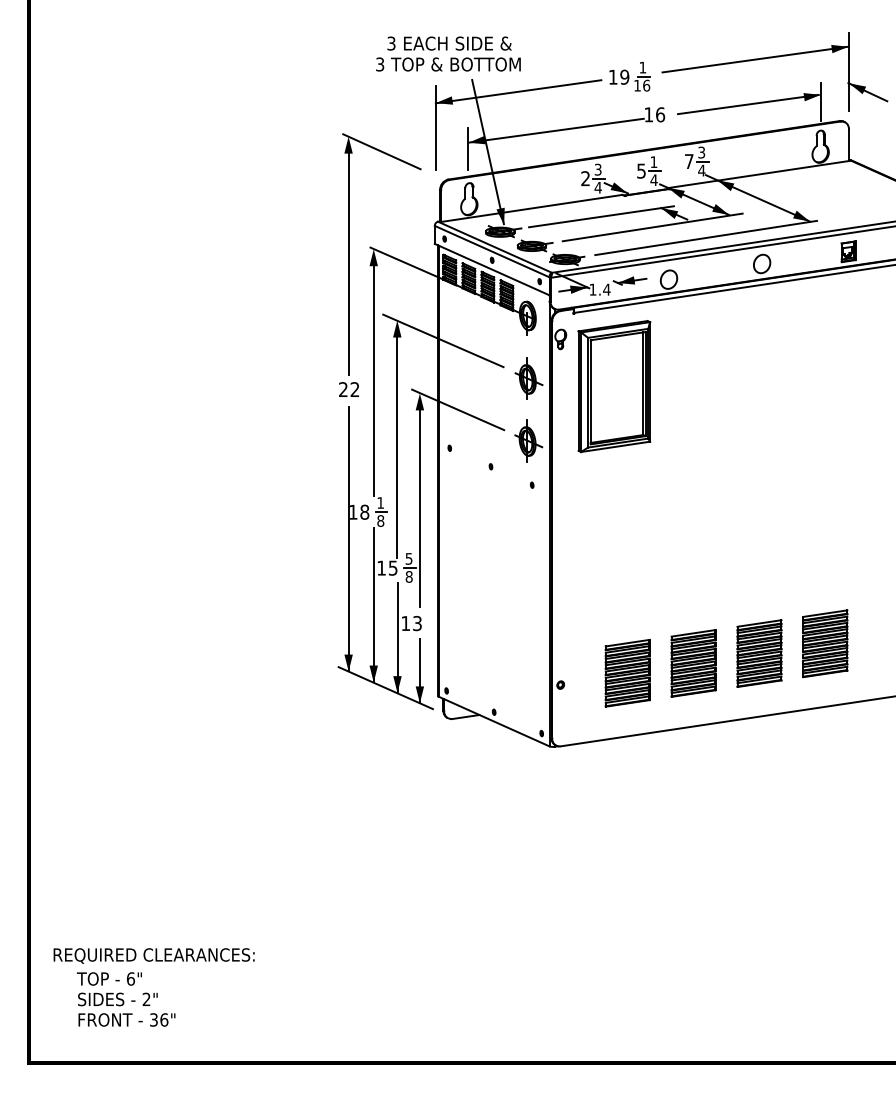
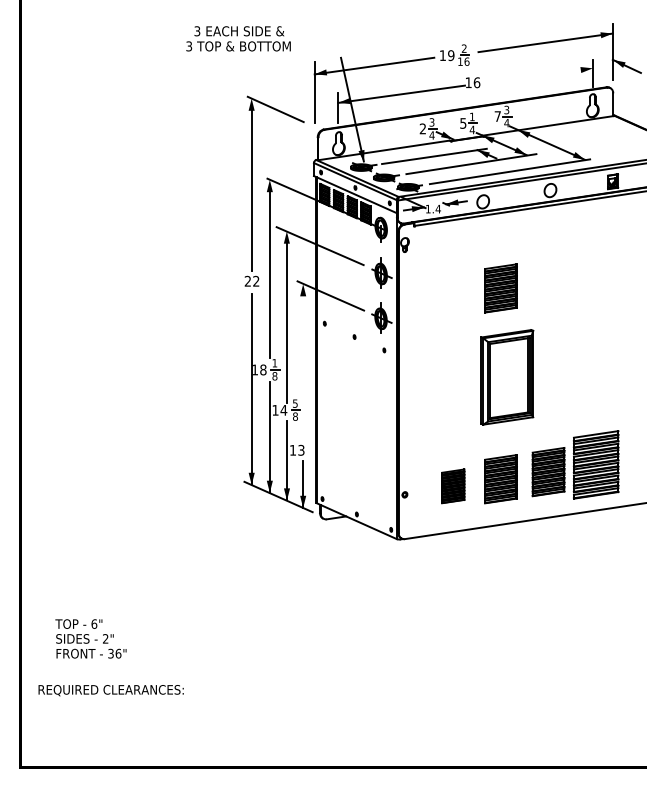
text: (448, 53) -> (238, 38), moved
text: (642, 67) -> (464, 48), 1 -> 2
line: (747, 104) -> (539, 75), removed
part: (614, 386) -> (507, 377), moved
part: (693, 399) -> (500, 288), added
line: (419, 505) -> (302, 365), removed
text: (392, 567) -> (283, 409), 15 -> 14
part: (825, 643) -> (596, 464), size x1.4
part: (627, 673) -> (453, 486), size x0.7
text: (126, 999) -> (91, 638), moved

